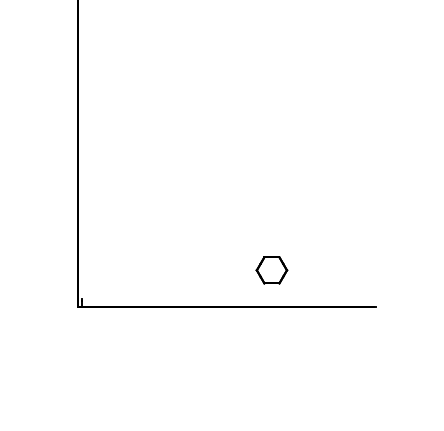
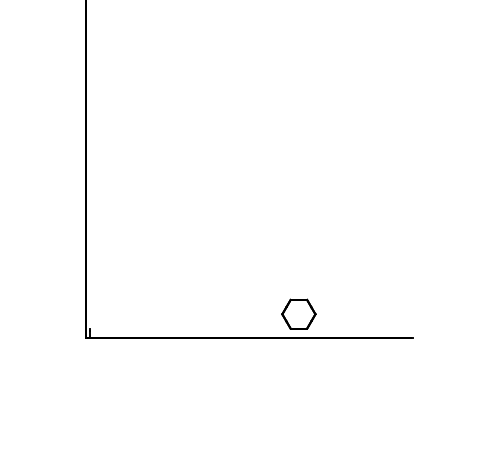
part: (271, 269) -> (298, 313), moved

